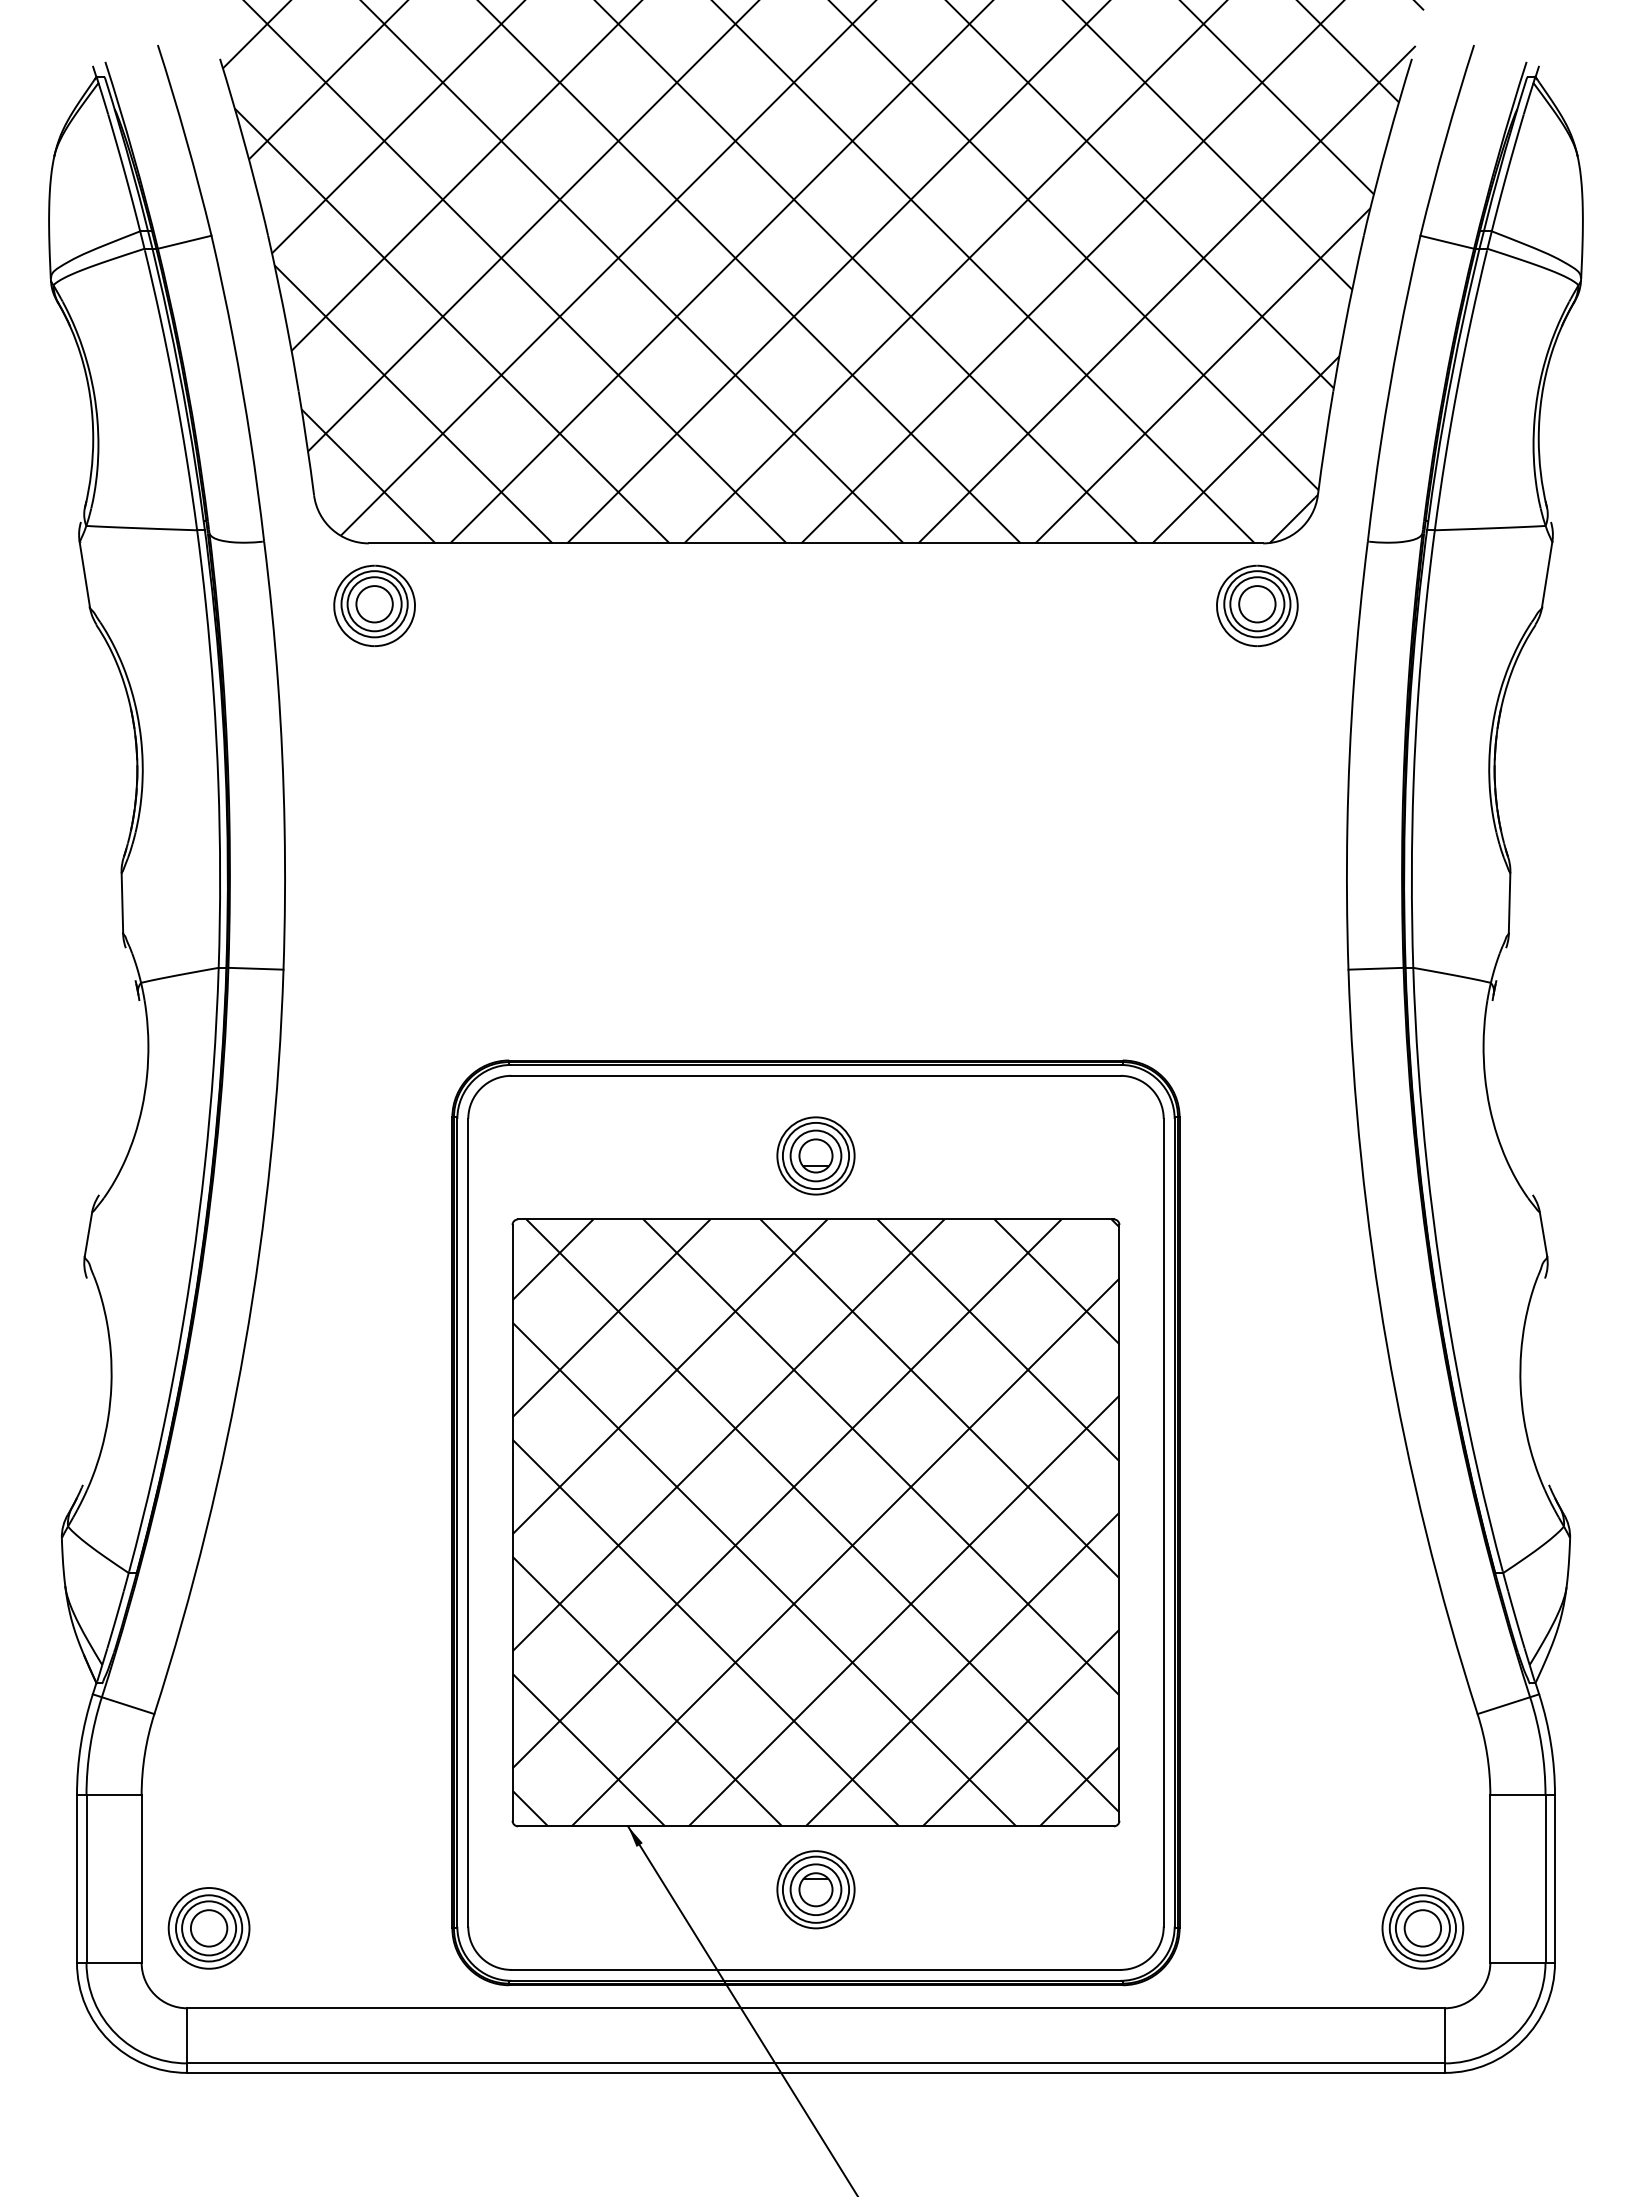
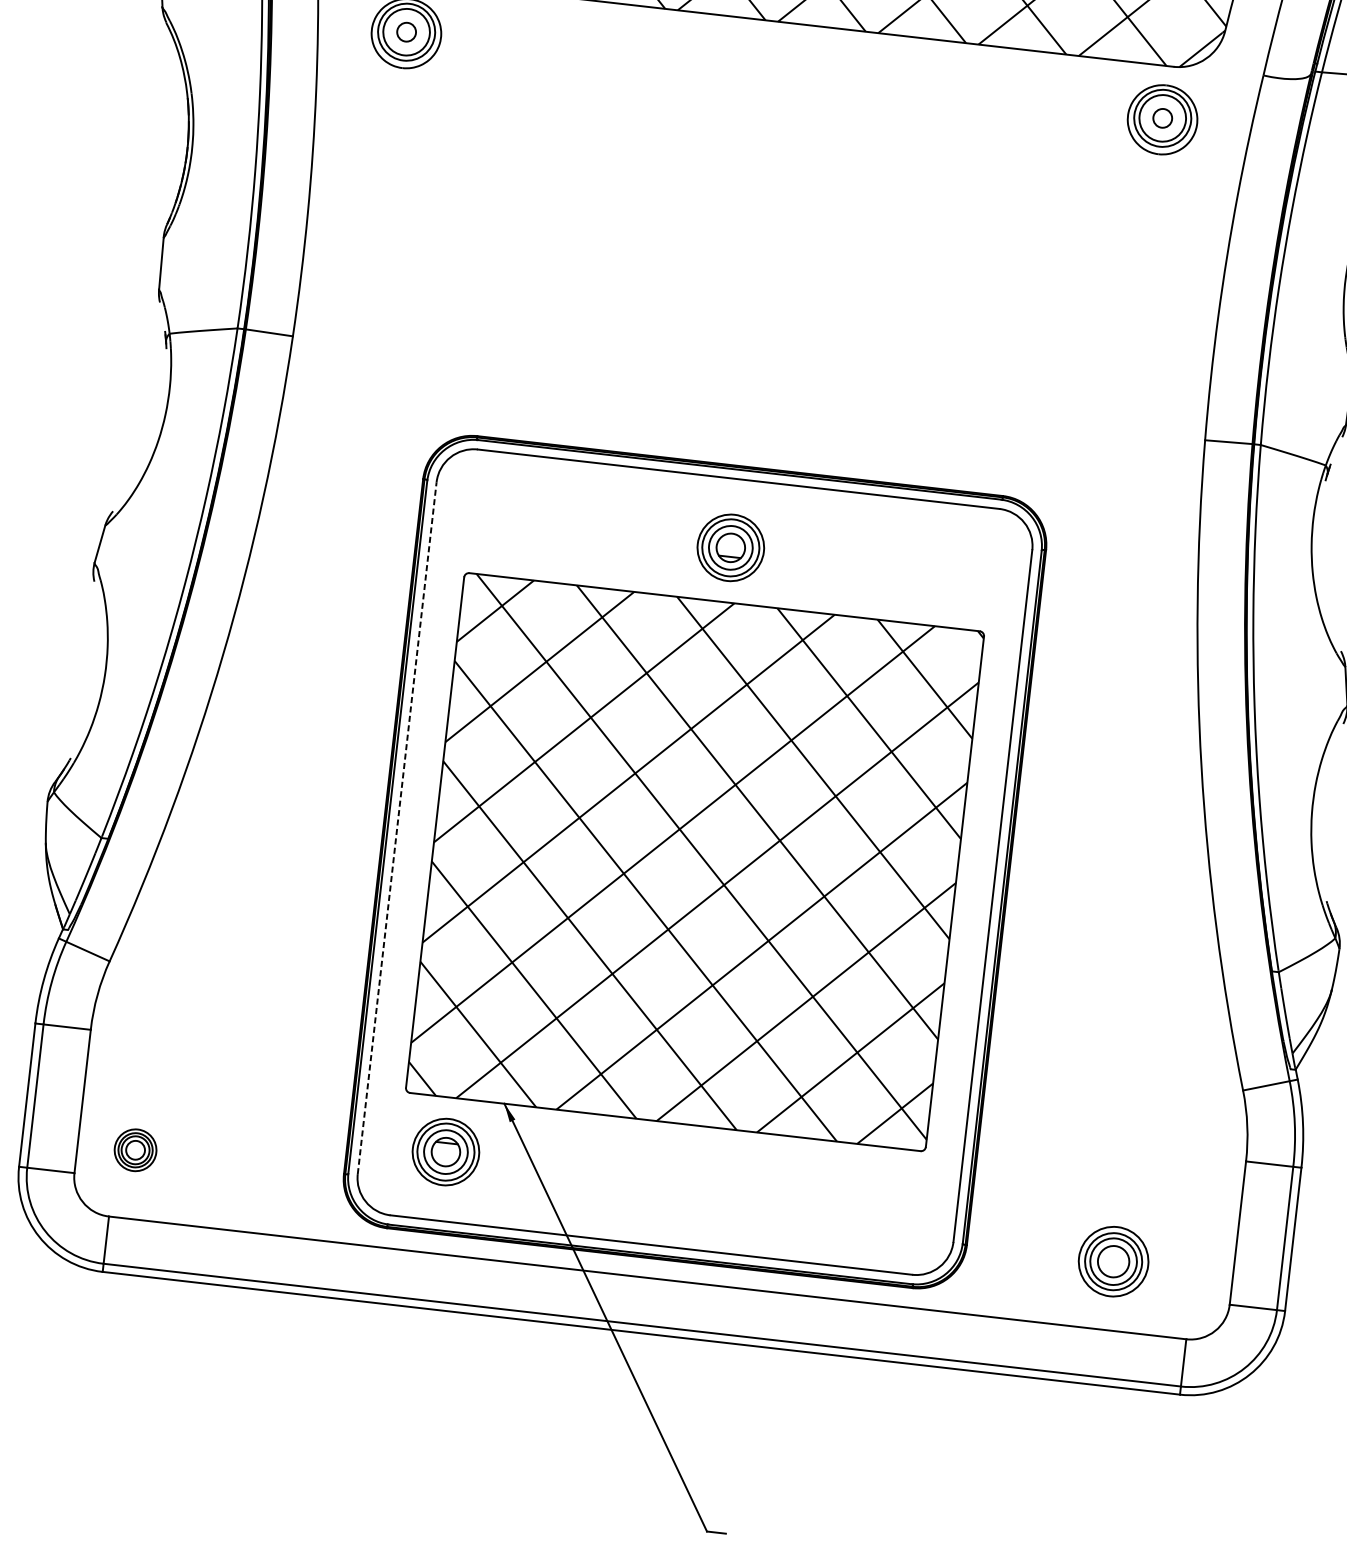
circle: (374, 604) -> (406, 32), size x0.6
circle: (1257, 604) -> (1162, 118), size x0.6
line: (468, 1522) -> (397, 827), solid -> dashed
part: (815, 1889) -> (445, 1151), moved
part: (208, 1928) -> (135, 1150), size x0.6
part: (1422, 1928) -> (1113, 1261), moved

